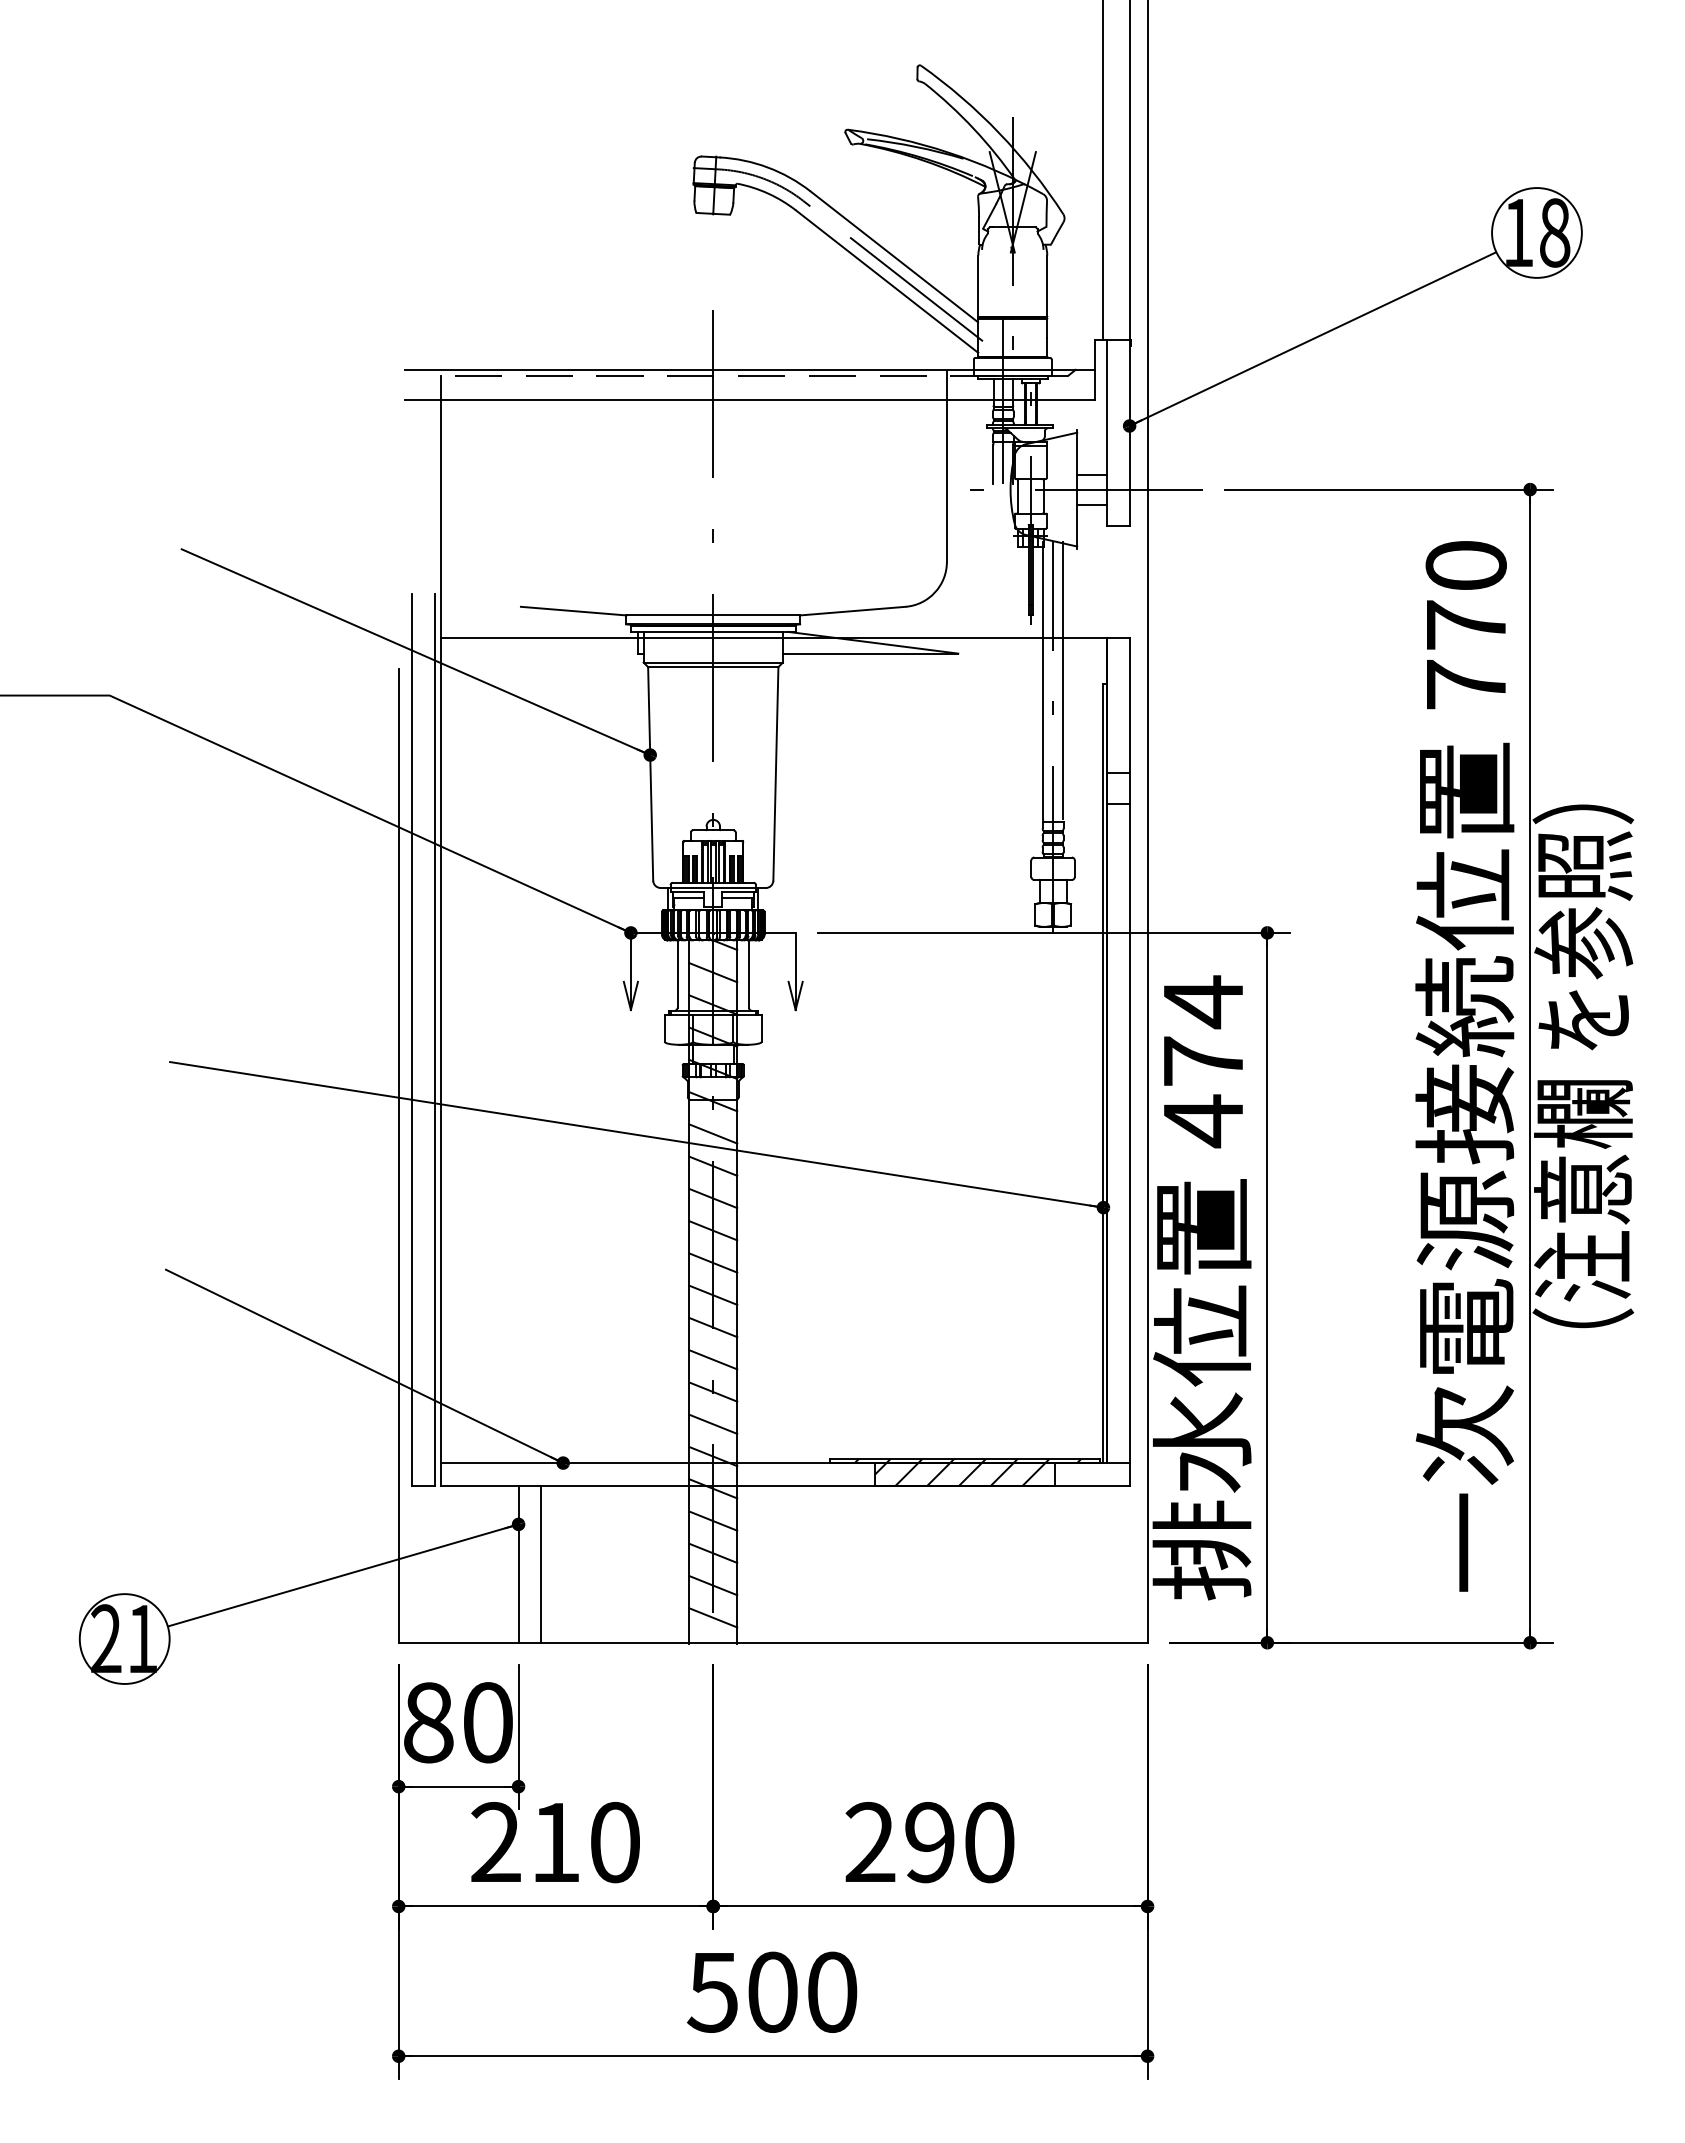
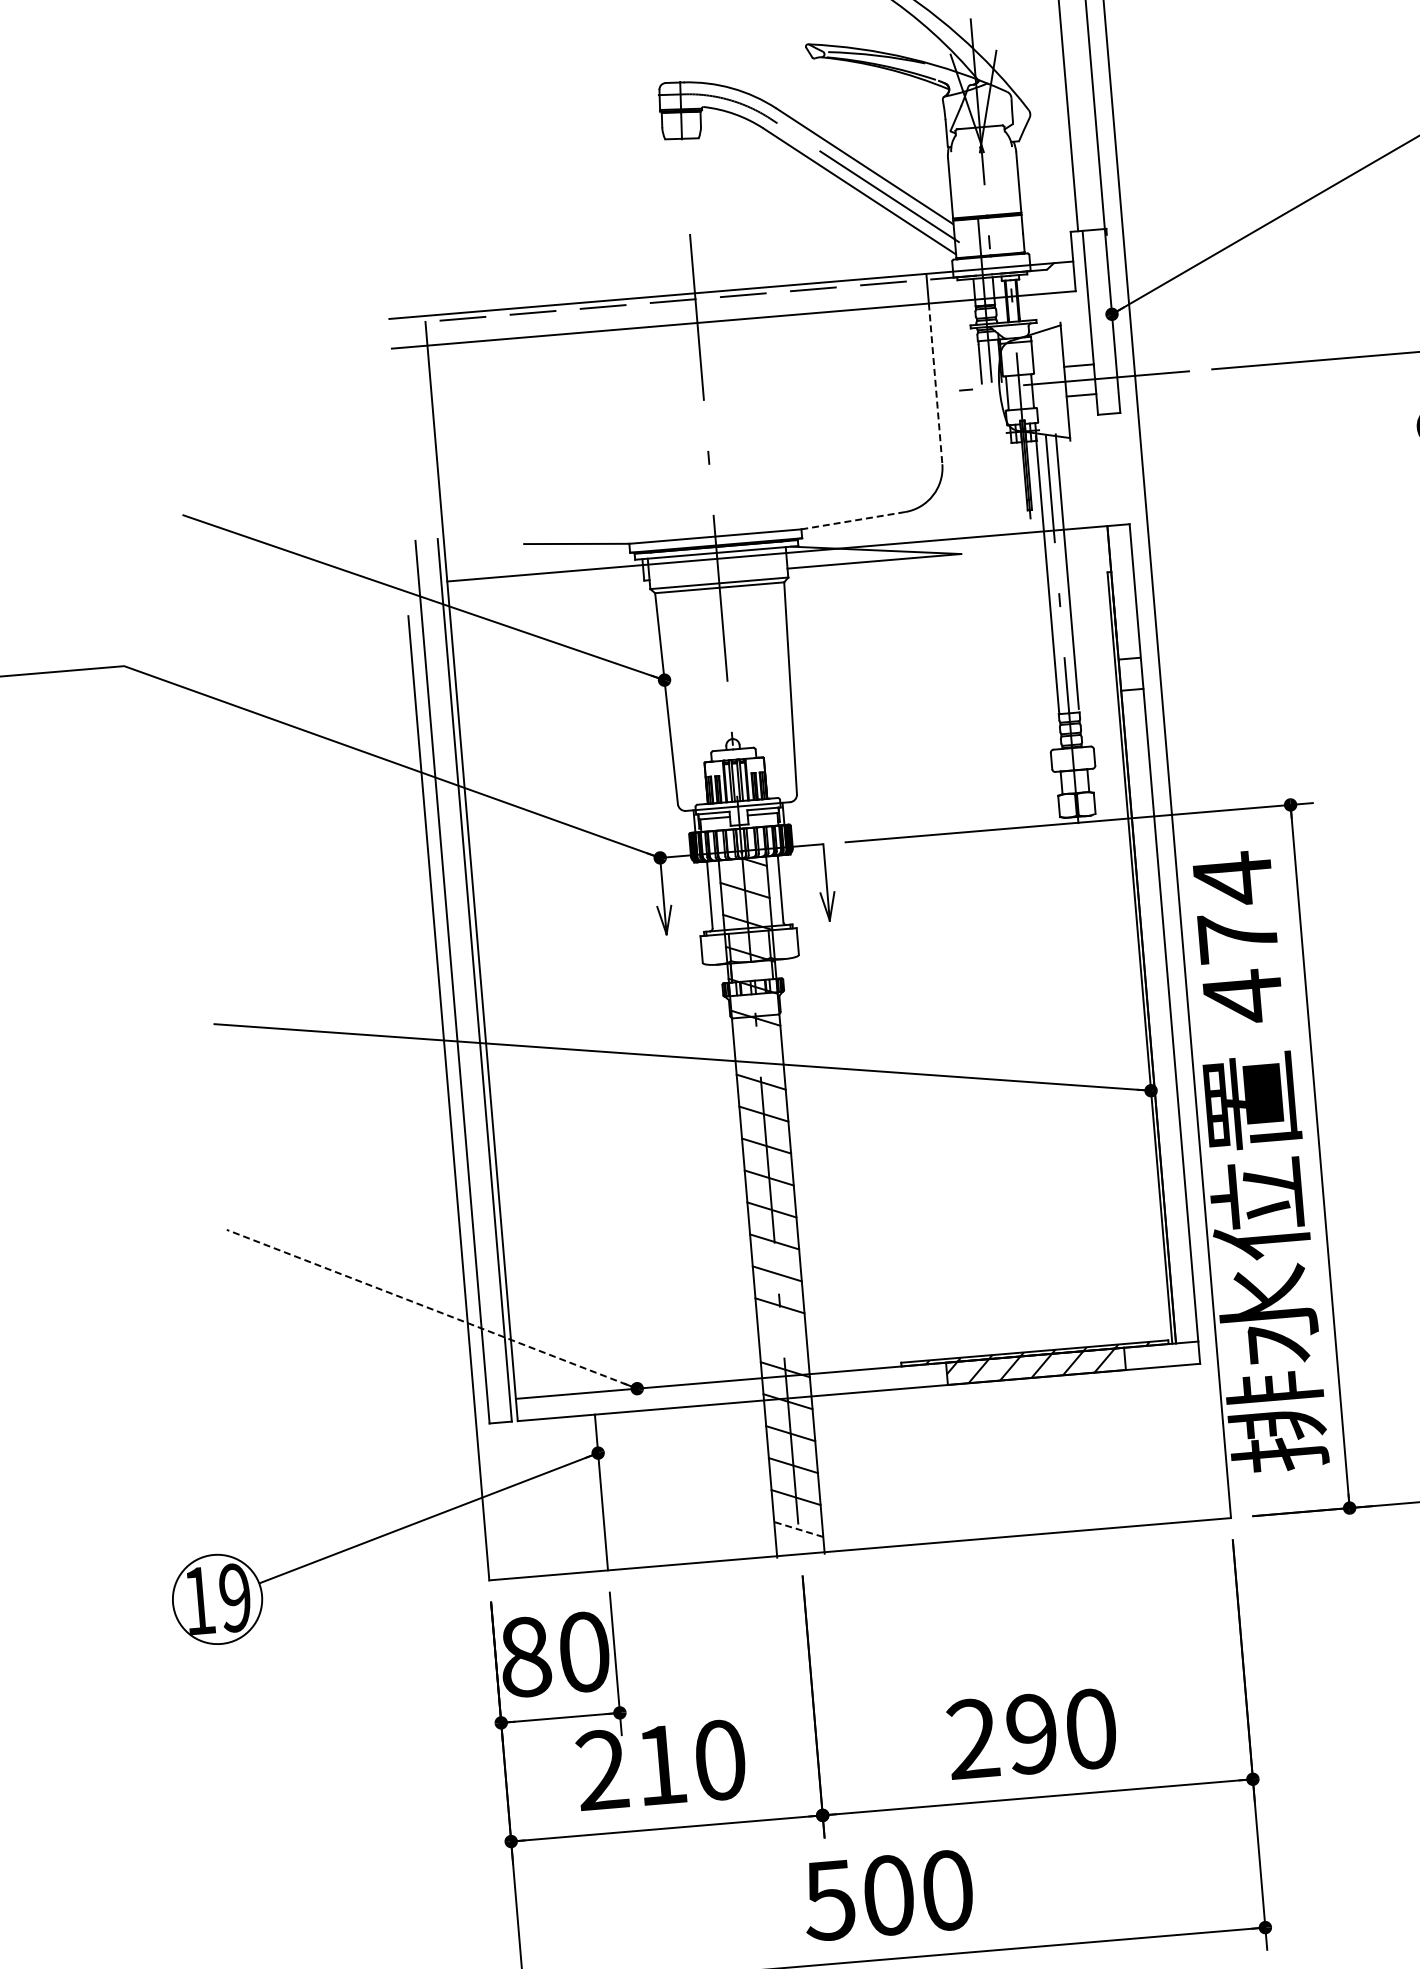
line: (946, 481) -> (935, 384), solid -> dashed
line: (852, 611) -> (852, 521), solid -> dashed
line: (713, 1133) -> (758, 1049), removed
line: (363, 1365) -> (431, 1308), solid -> dashed
line: (713, 1423) -> (782, 1336), removed
line: (541, 1563) -> (624, 1489), removed
line: (713, 1617) -> (798, 1529), solid -> dashed
text: (124, 1638) -> (217, 1598), 21 -> 19

